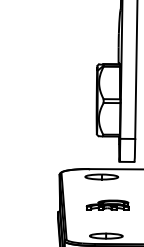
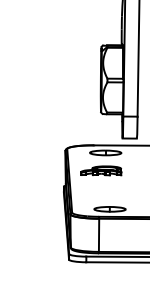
part: (107, 204) -> (101, 170), moved

